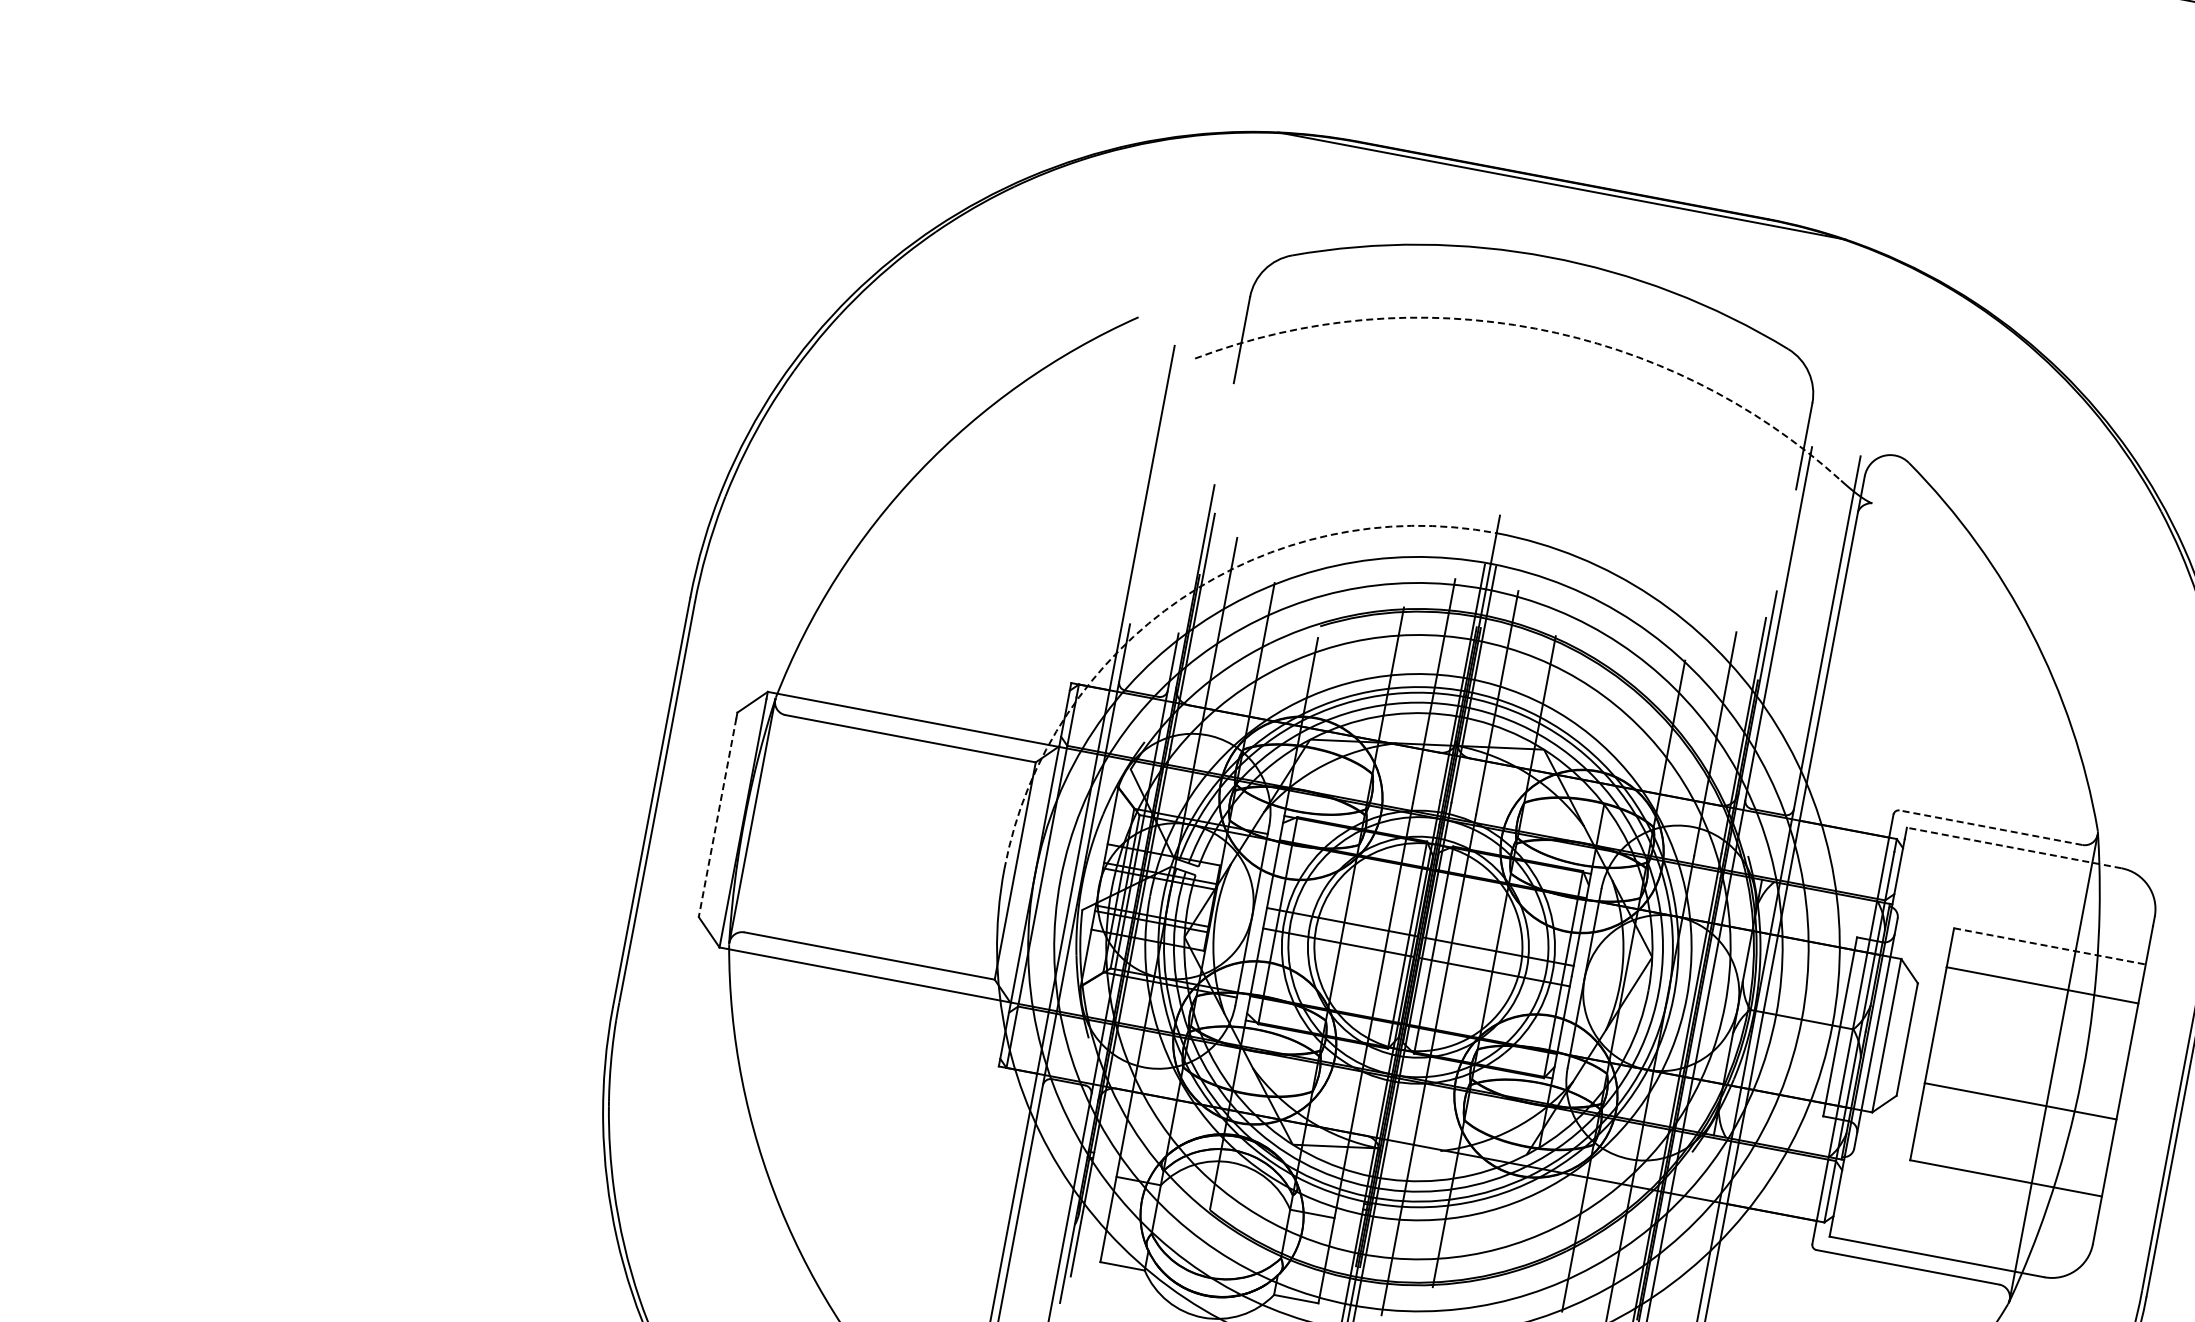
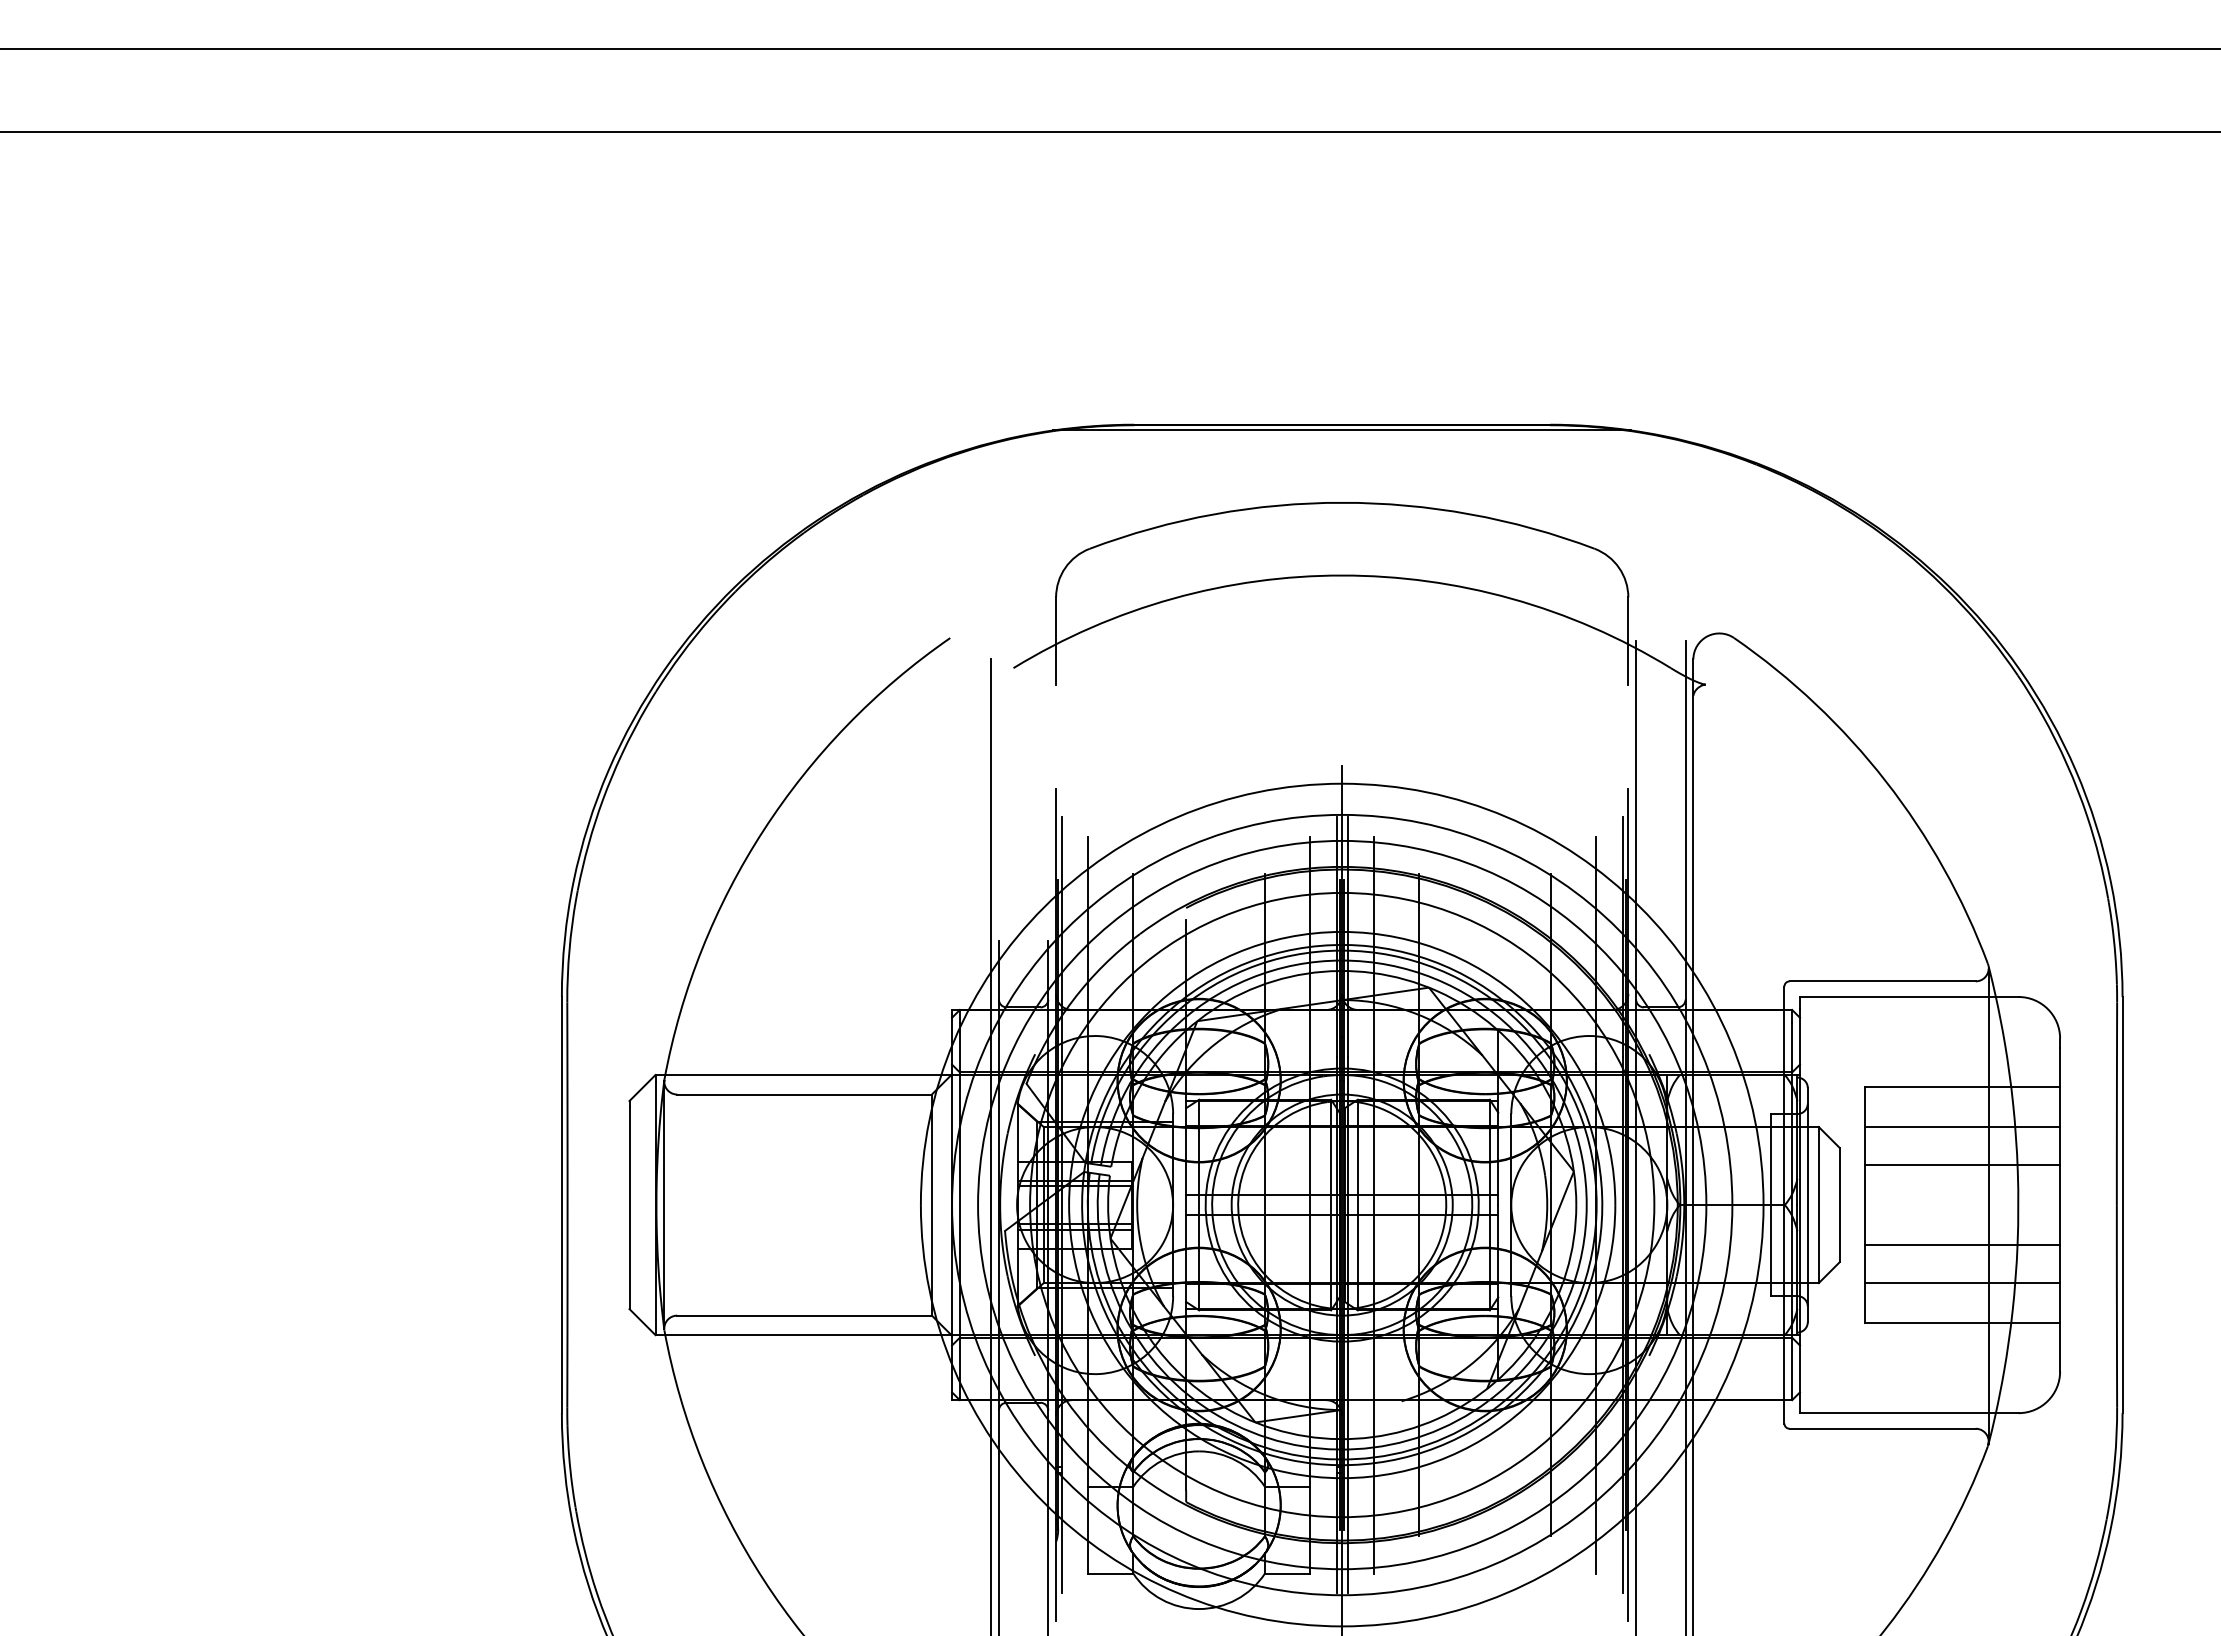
arc: (1535, 328) -> (1342, 575), dashed -> solid
arc: (1181, 599) -> (1044, 907), dashed -> solid
line: (717, 818) -> (629, 1208), dashed -> solid
line: (1990, 827) -> (1882, 981), dashed -> solid
line: (2013, 847) -> (1908, 996), dashed -> solid
line: (2049, 946) -> (1962, 1087), dashed -> solid
line: (2035, 1023) -> (1962, 1165), added
line: (2013, 1139) -> (1962, 1283), added

